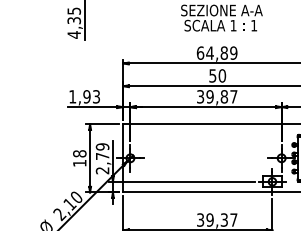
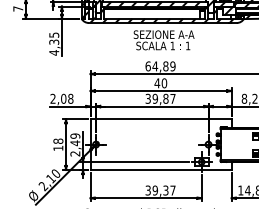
text: (213, 76) -> (157, 83), 50 -> 40
text: (83, 96) -> (61, 98), 1,93 -> 2,08
text: (102, 156) -> (75, 143), 2,79 -> 2,49

